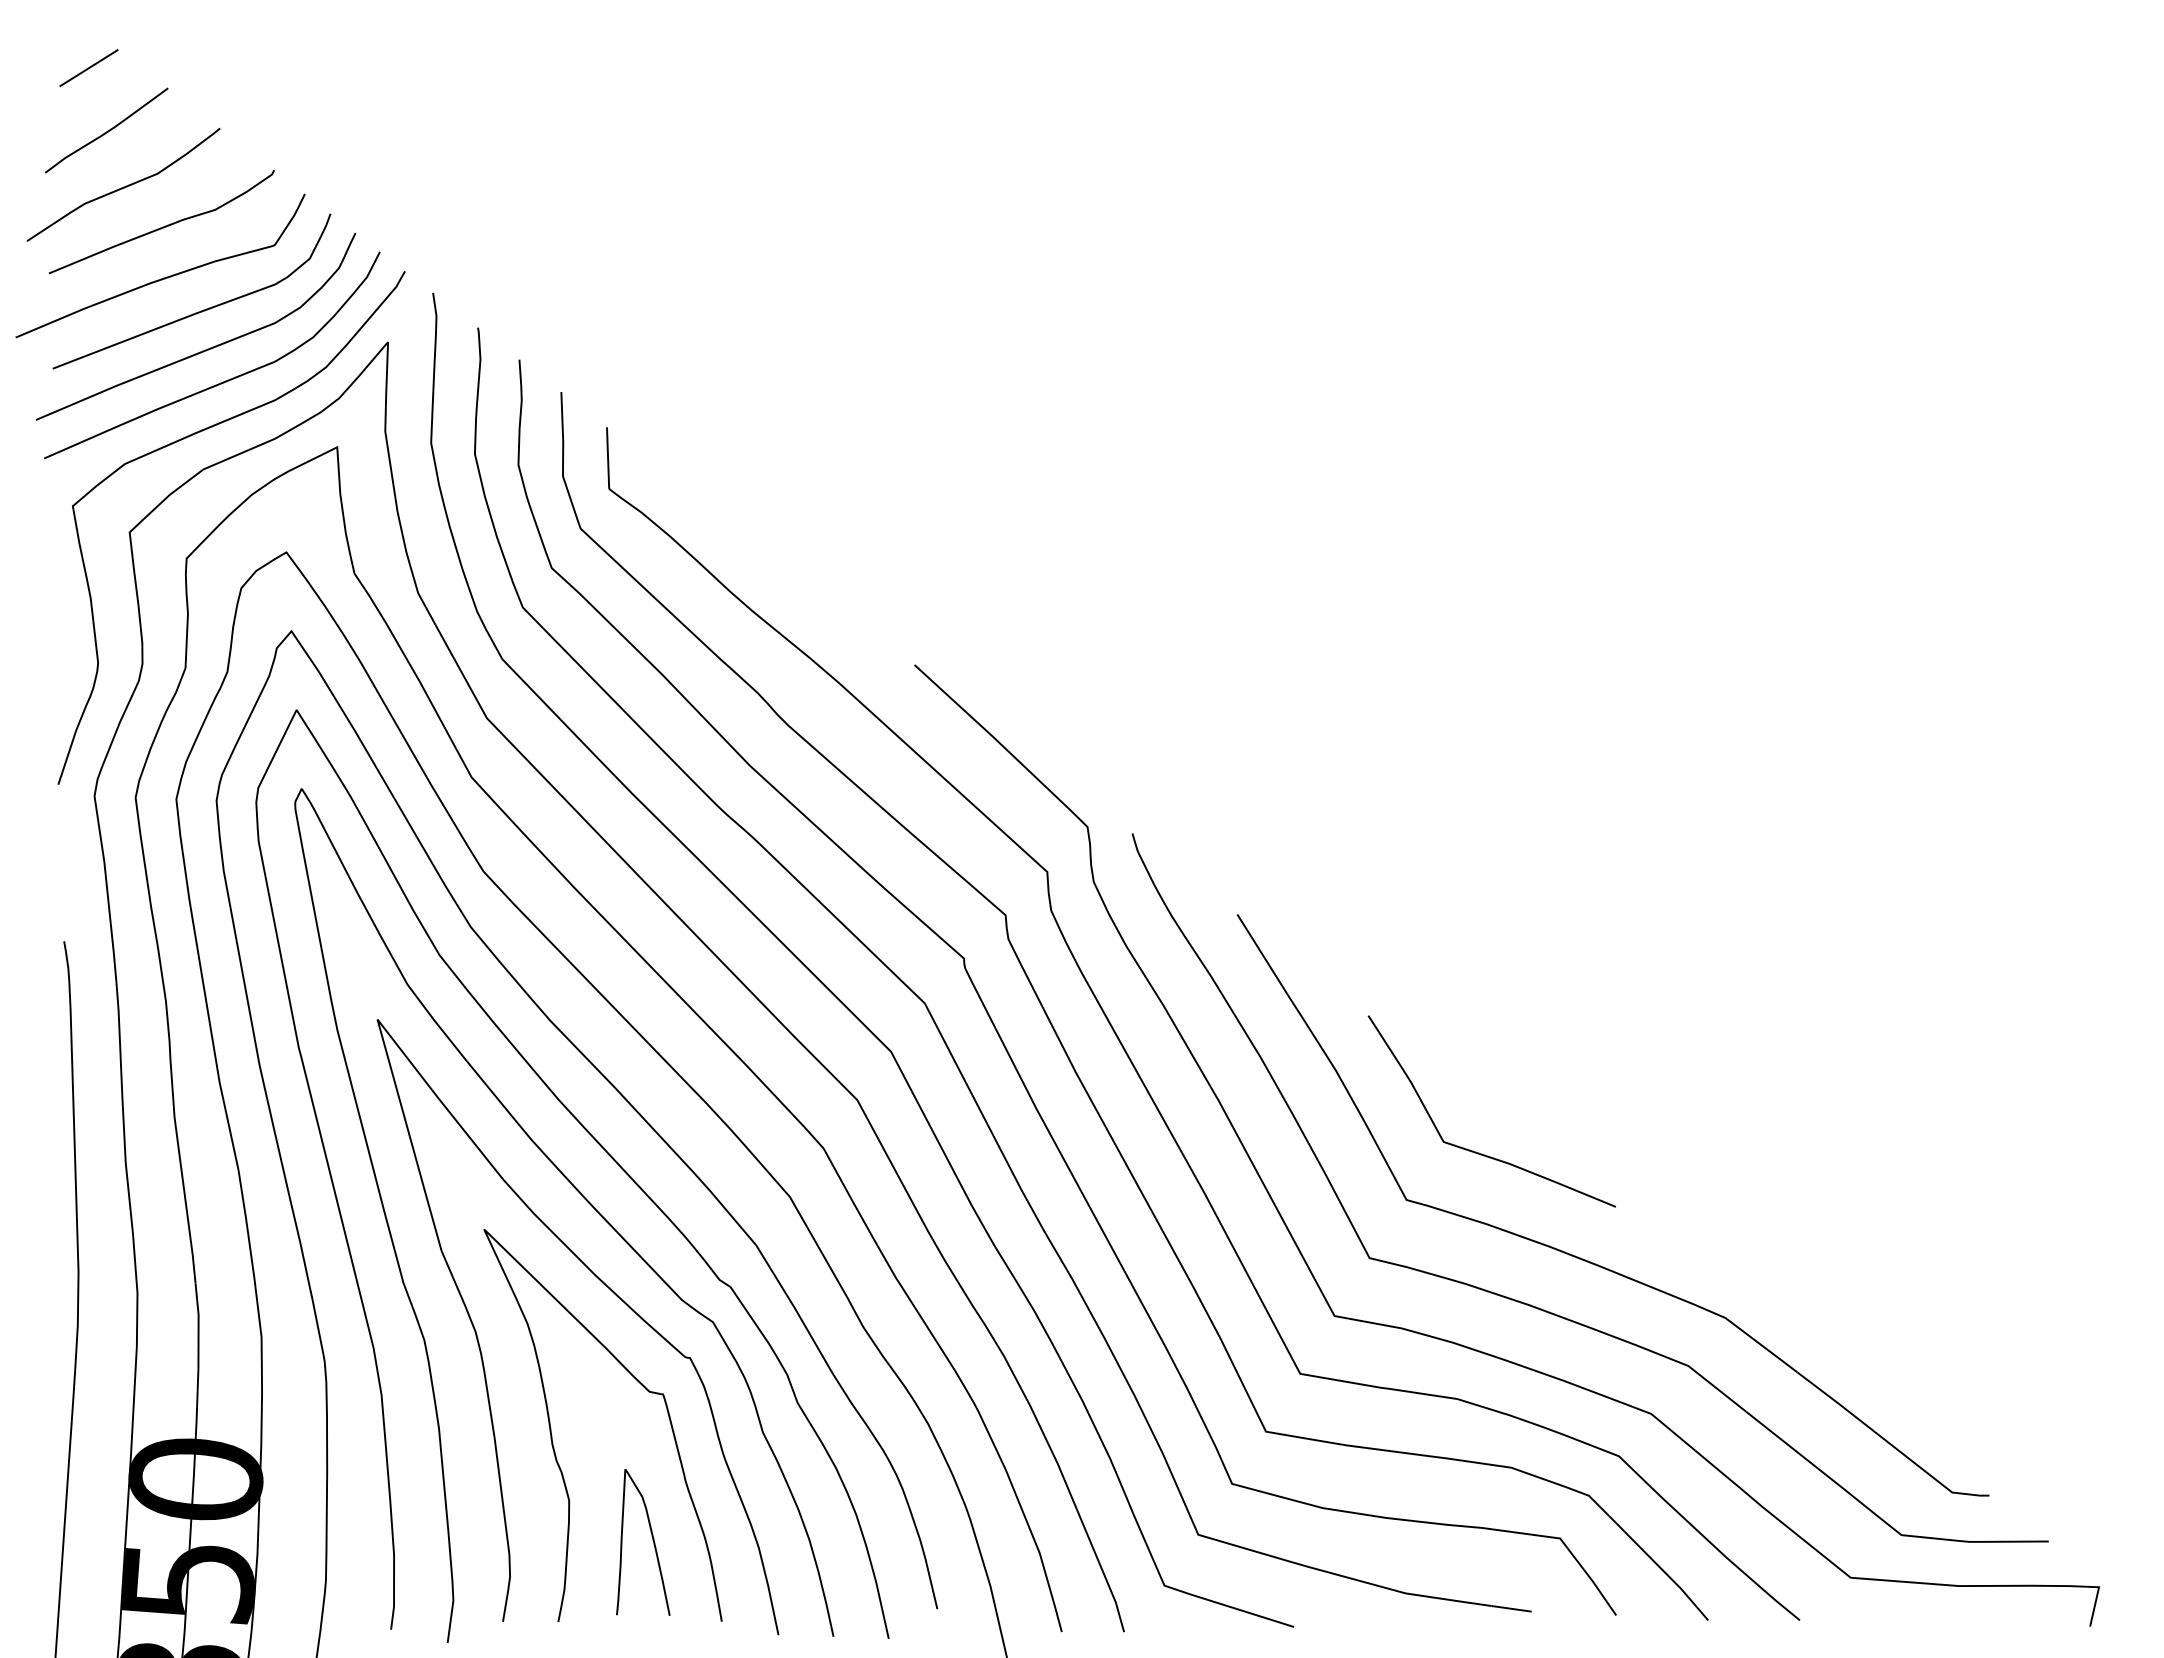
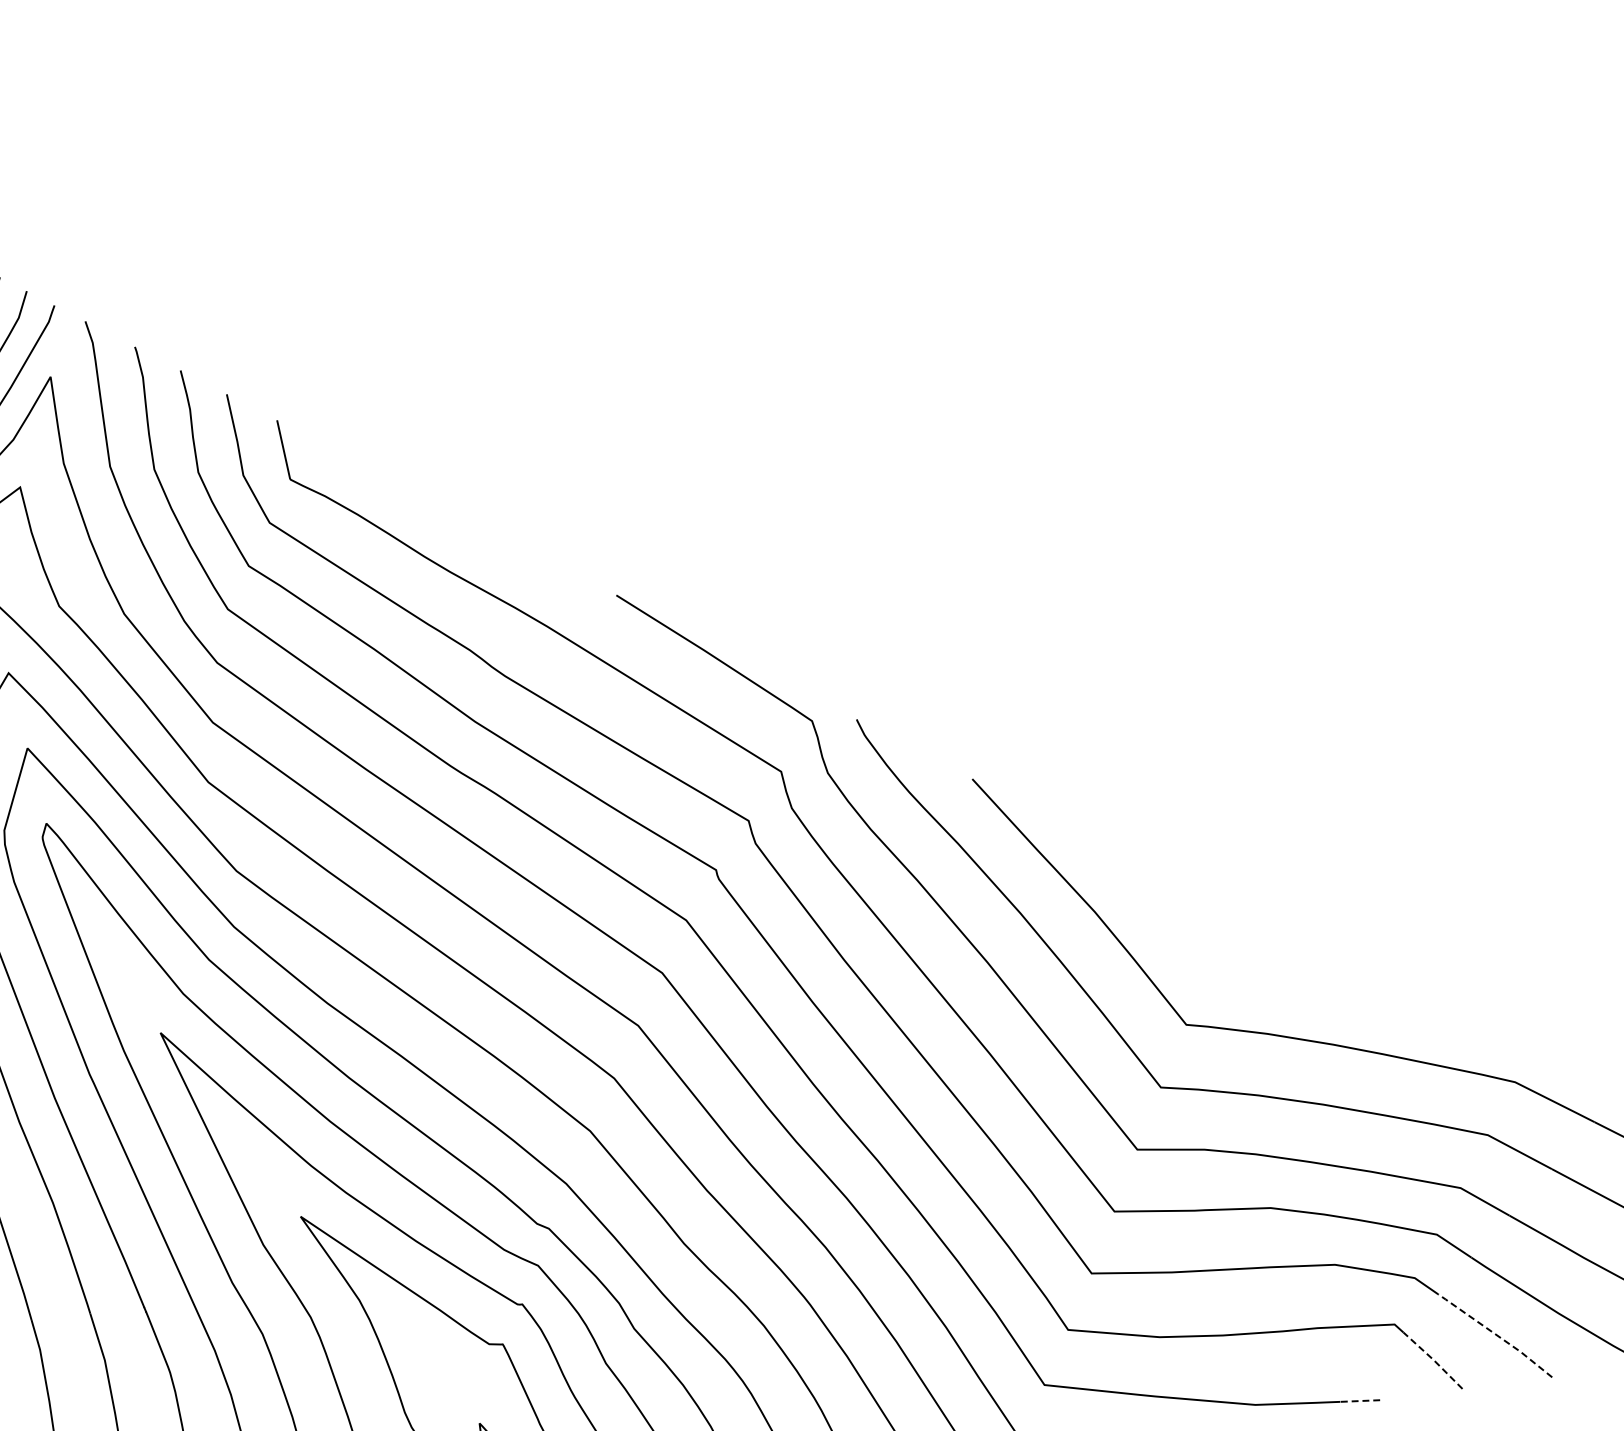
curve: (1476, 1151) -> (1245, 965), removed
line: (1659, 1567) -> (1495, 1334), solid -> dashed
line: (1592, 1581) -> (1433, 1360), solid -> dashed
line: (1511, 1608) -> (1360, 1400), solid -> dashed

